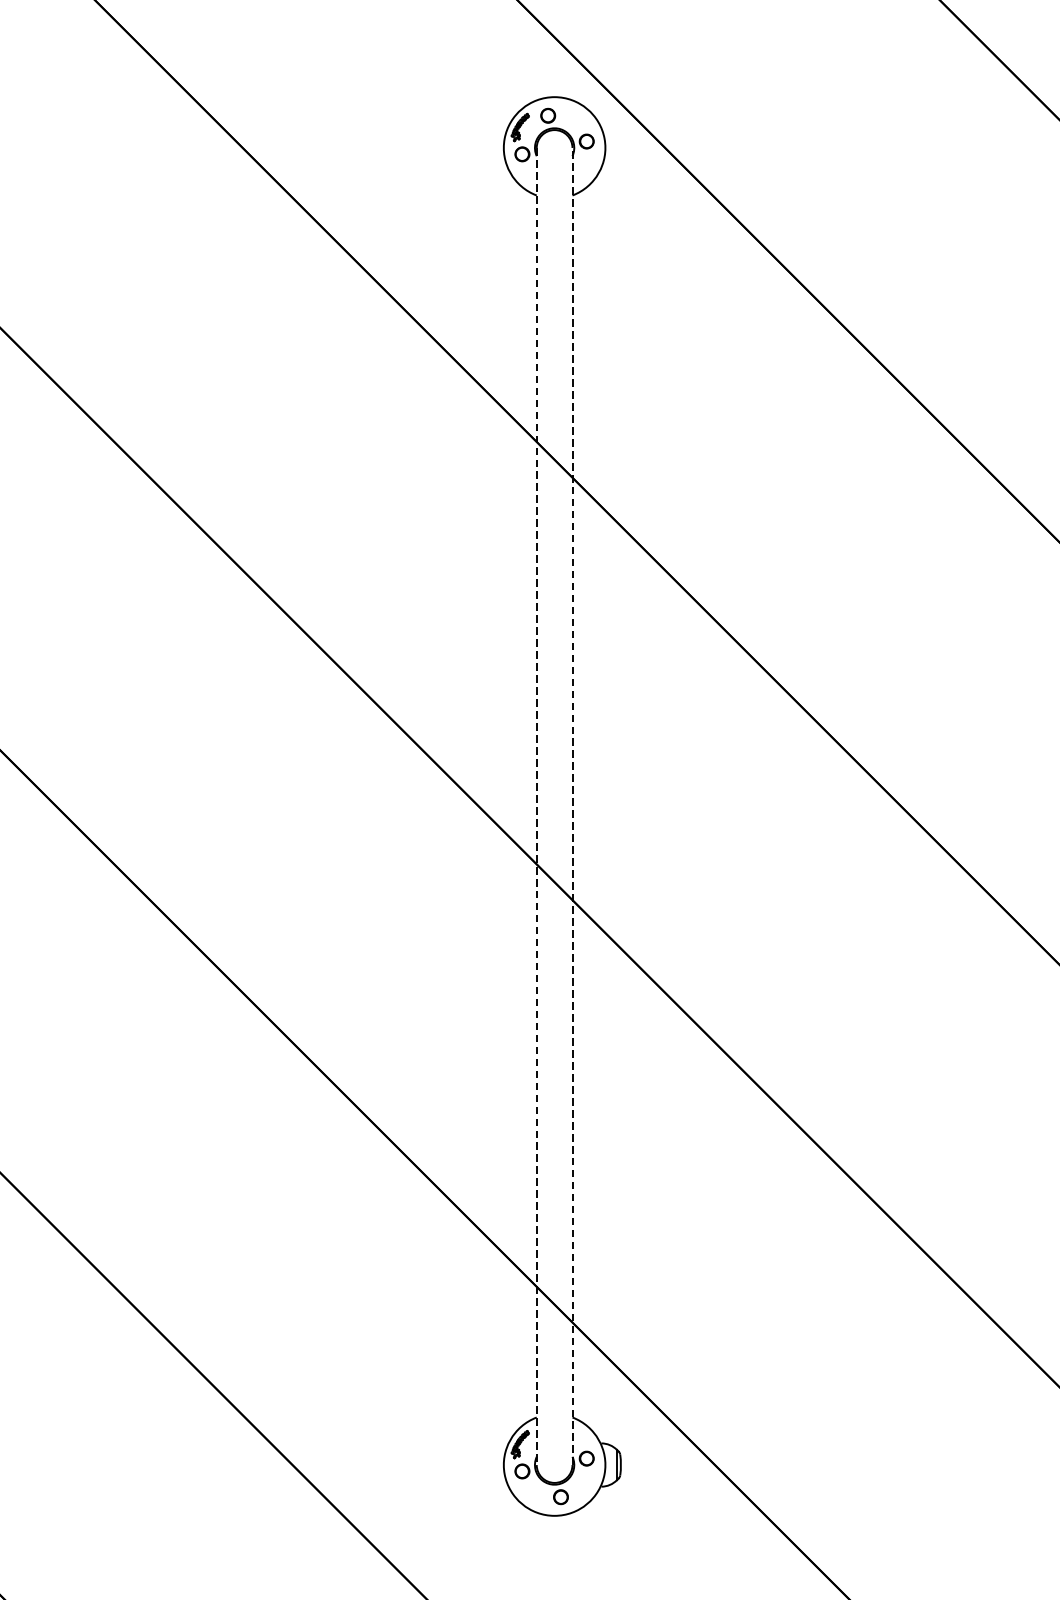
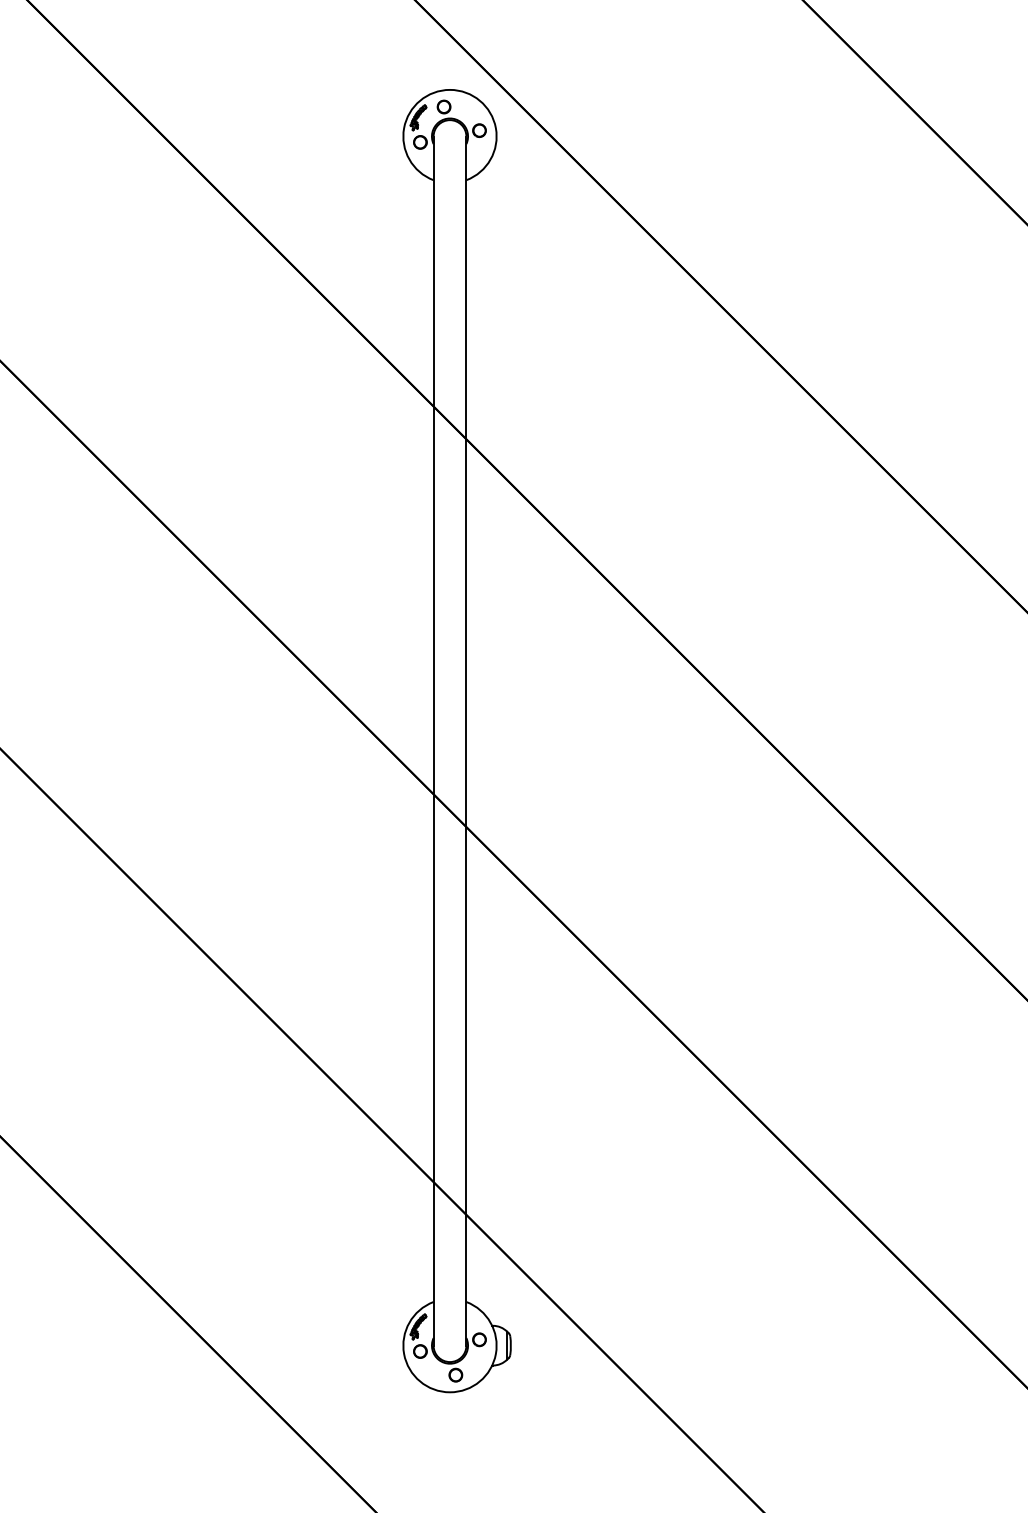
line: (536, 806) -> (433, 741), dashed -> solid
line: (572, 806) -> (466, 741), dashed -> solid

